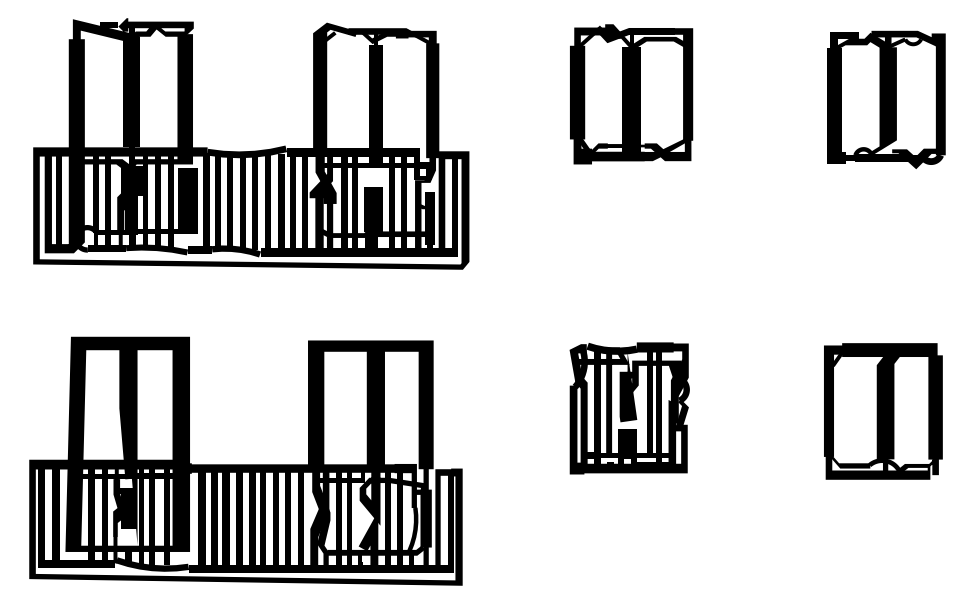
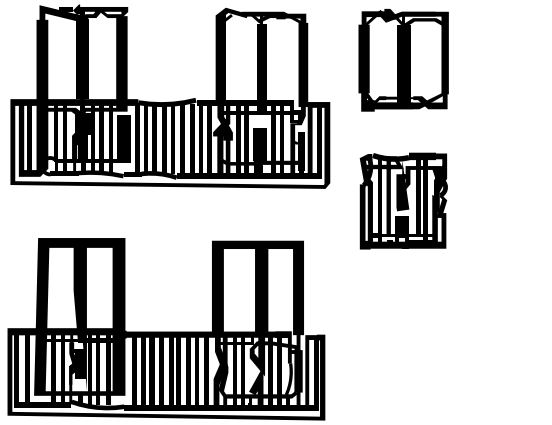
part: (631, 94) -> (403, 60), moved
part: (629, 408) -> (403, 201), moved

